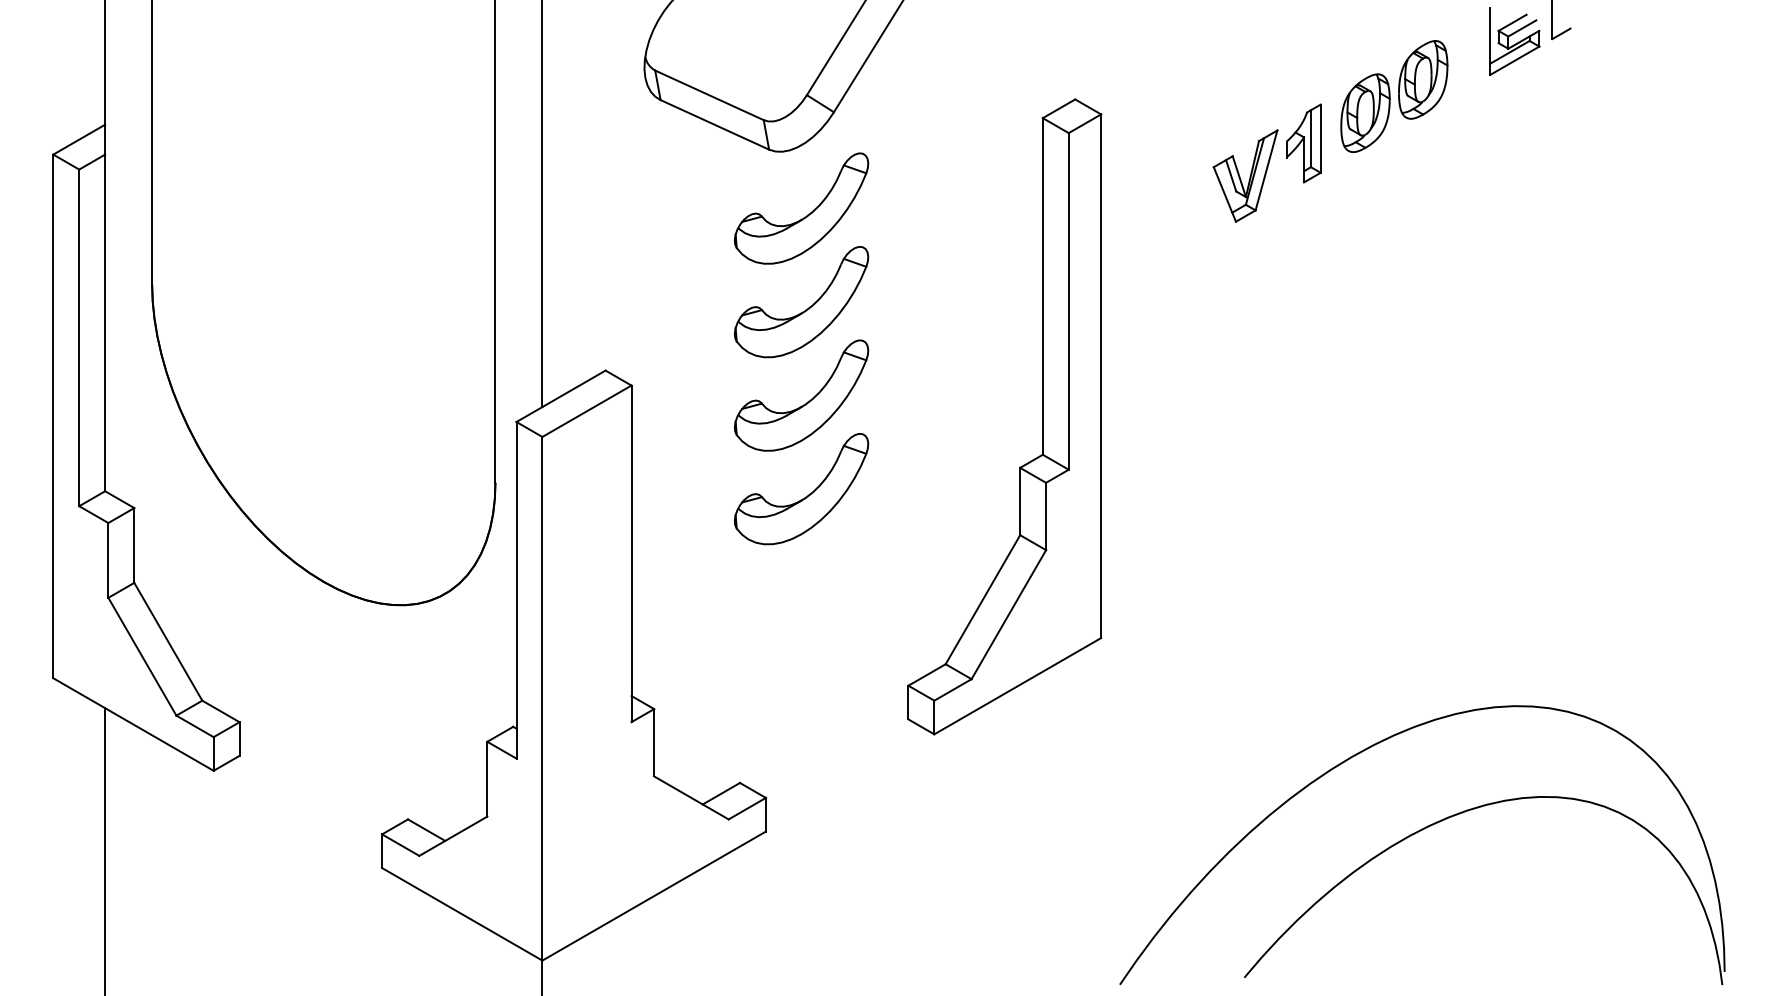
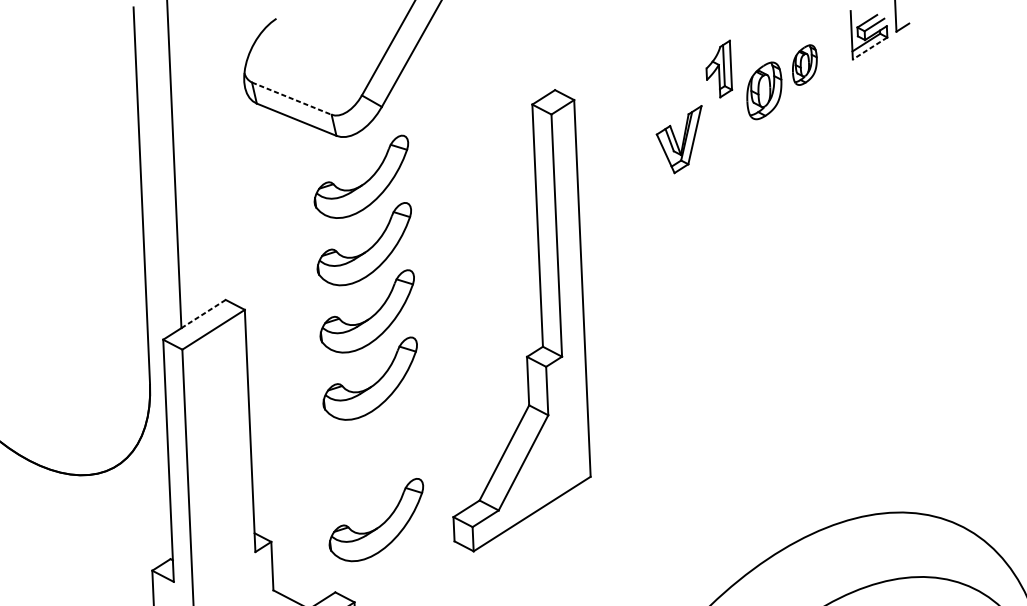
line: (1514, 61) -> (869, 49), solid -> dashed
part: (1423, 79) -> (805, 64), size x0.7
line: (709, 95) -> (291, 98), solid -> dashed
part: (1303, 143) -> (718, 69), moved
line: (573, 389) -> (203, 314), solid -> dashed
part: (807, 691) -> (381, 524), added

